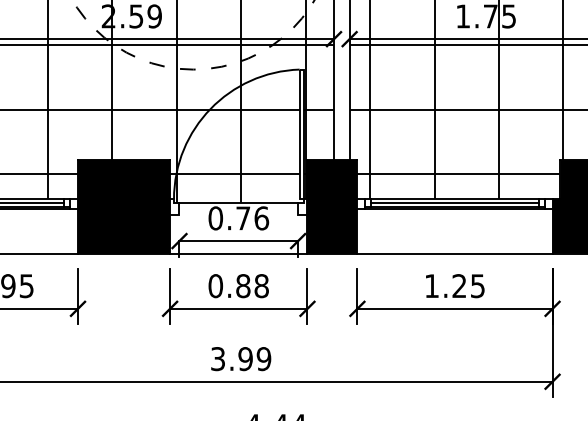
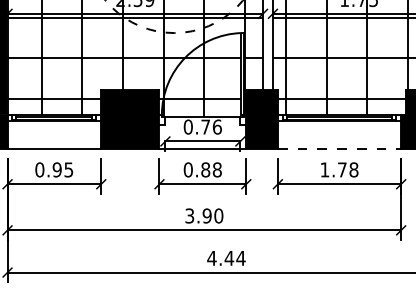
line: (454, 253) -> (339, 149), solid -> dashed
text: (469, 285) -> (348, 169), 1.25 -> 1.78
text: (263, 358) -> (218, 215), 3.99 -> 3.90

